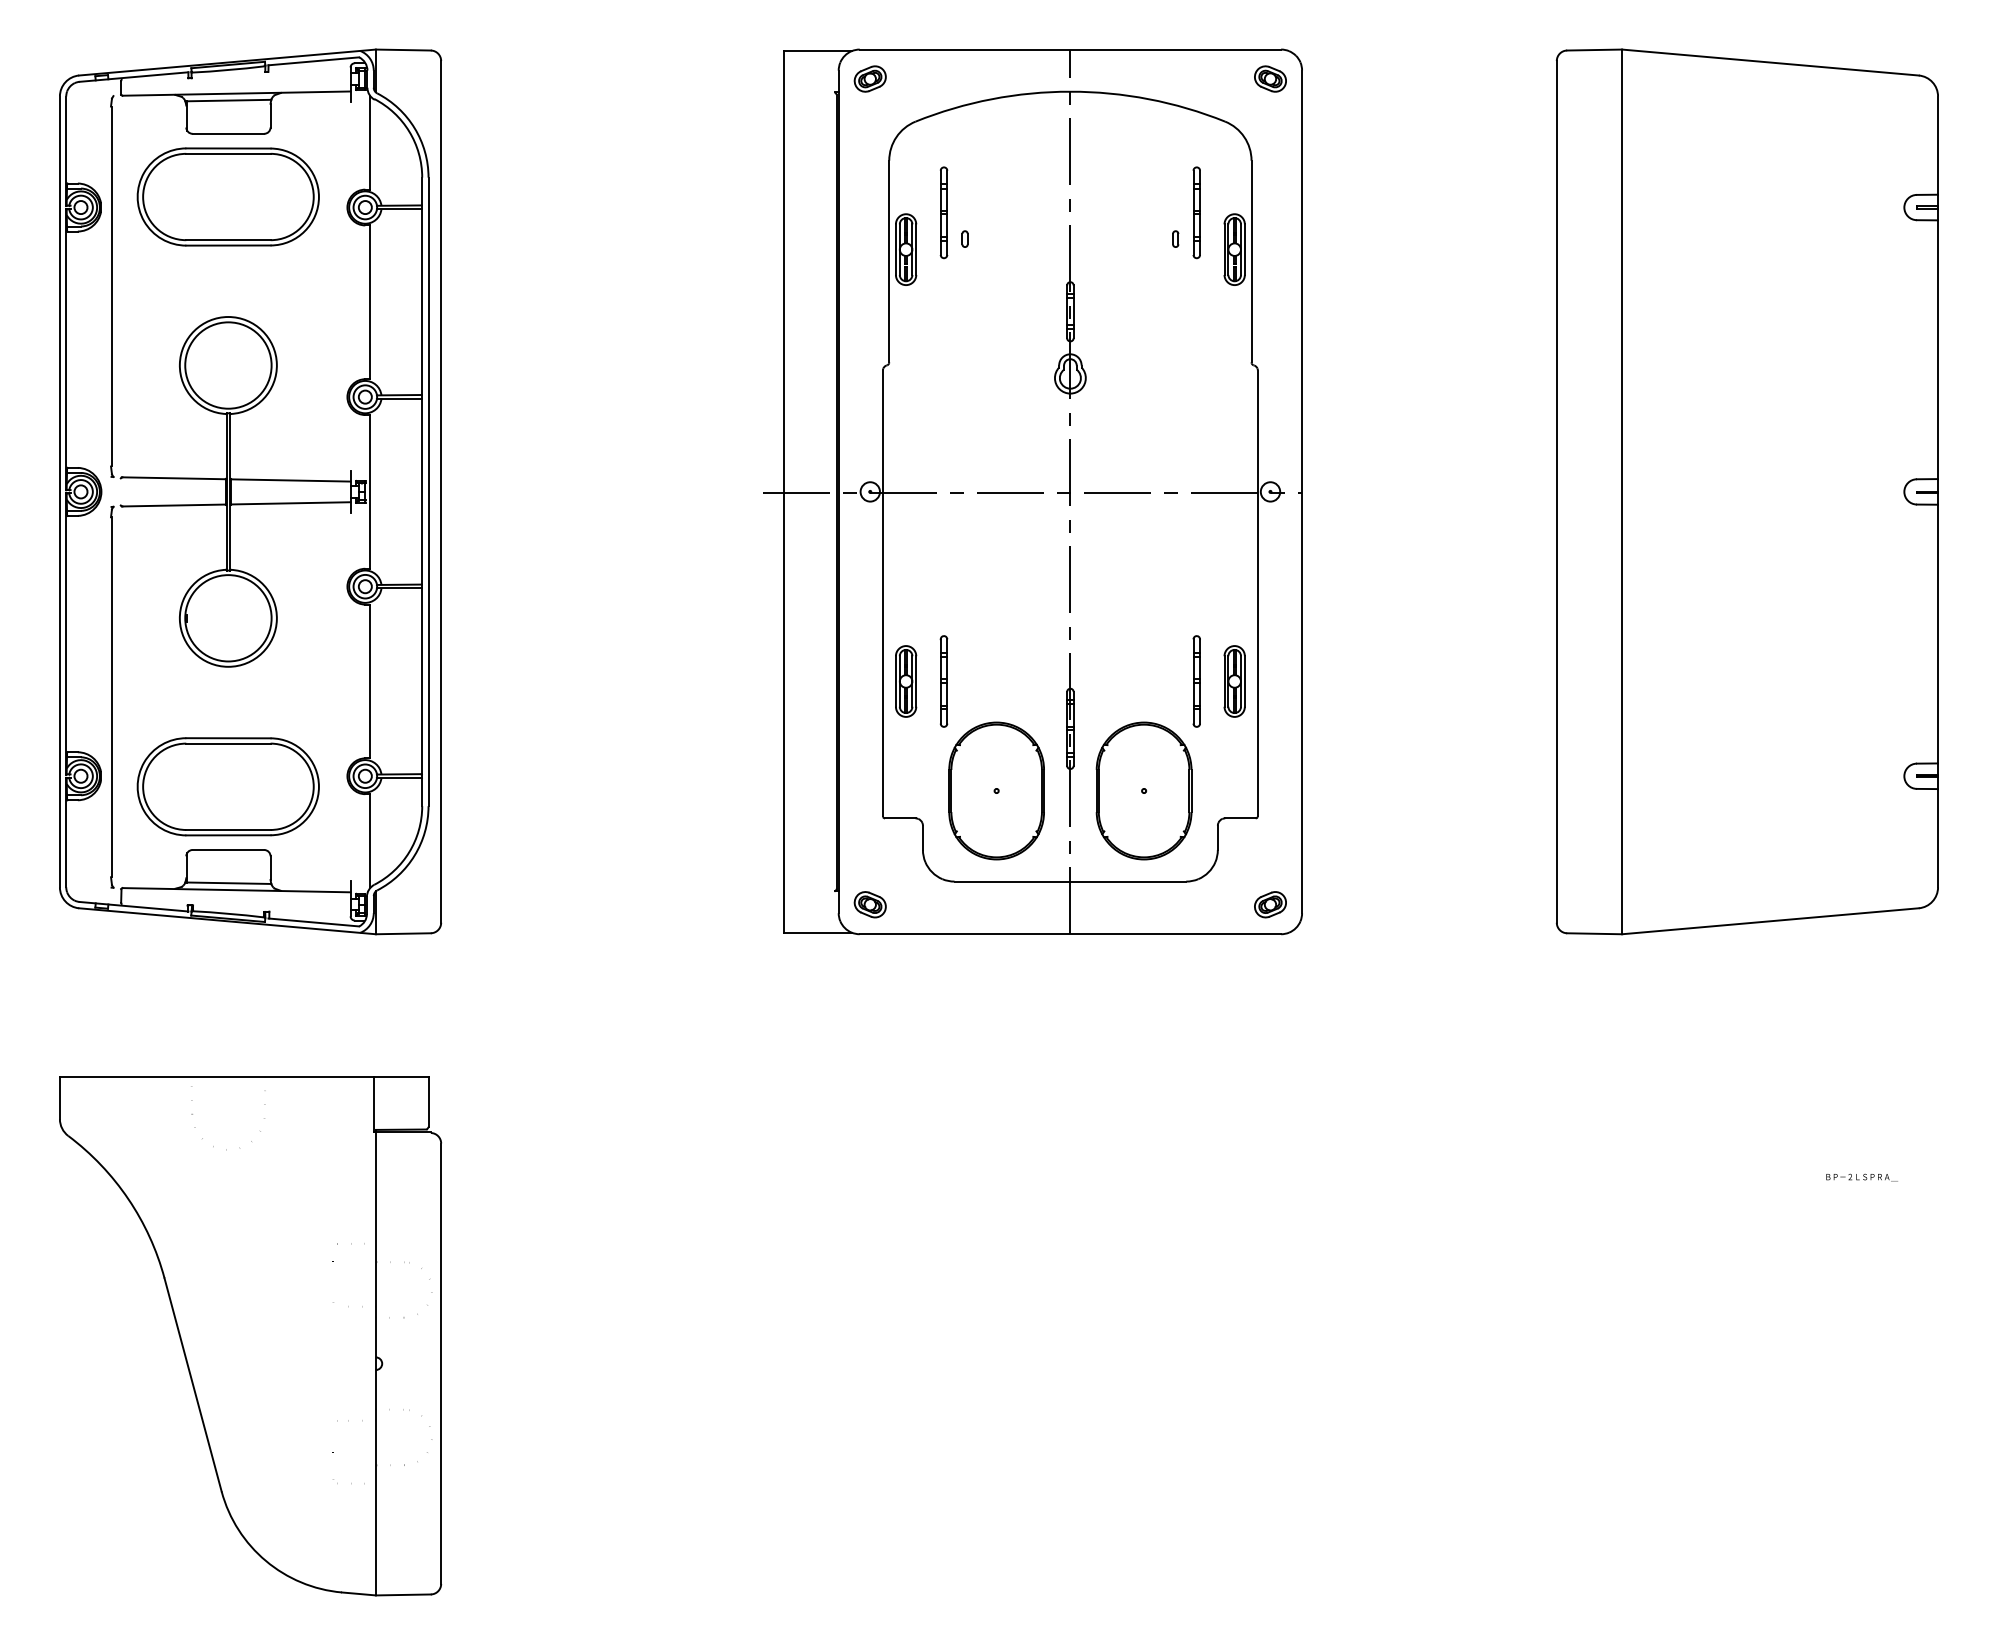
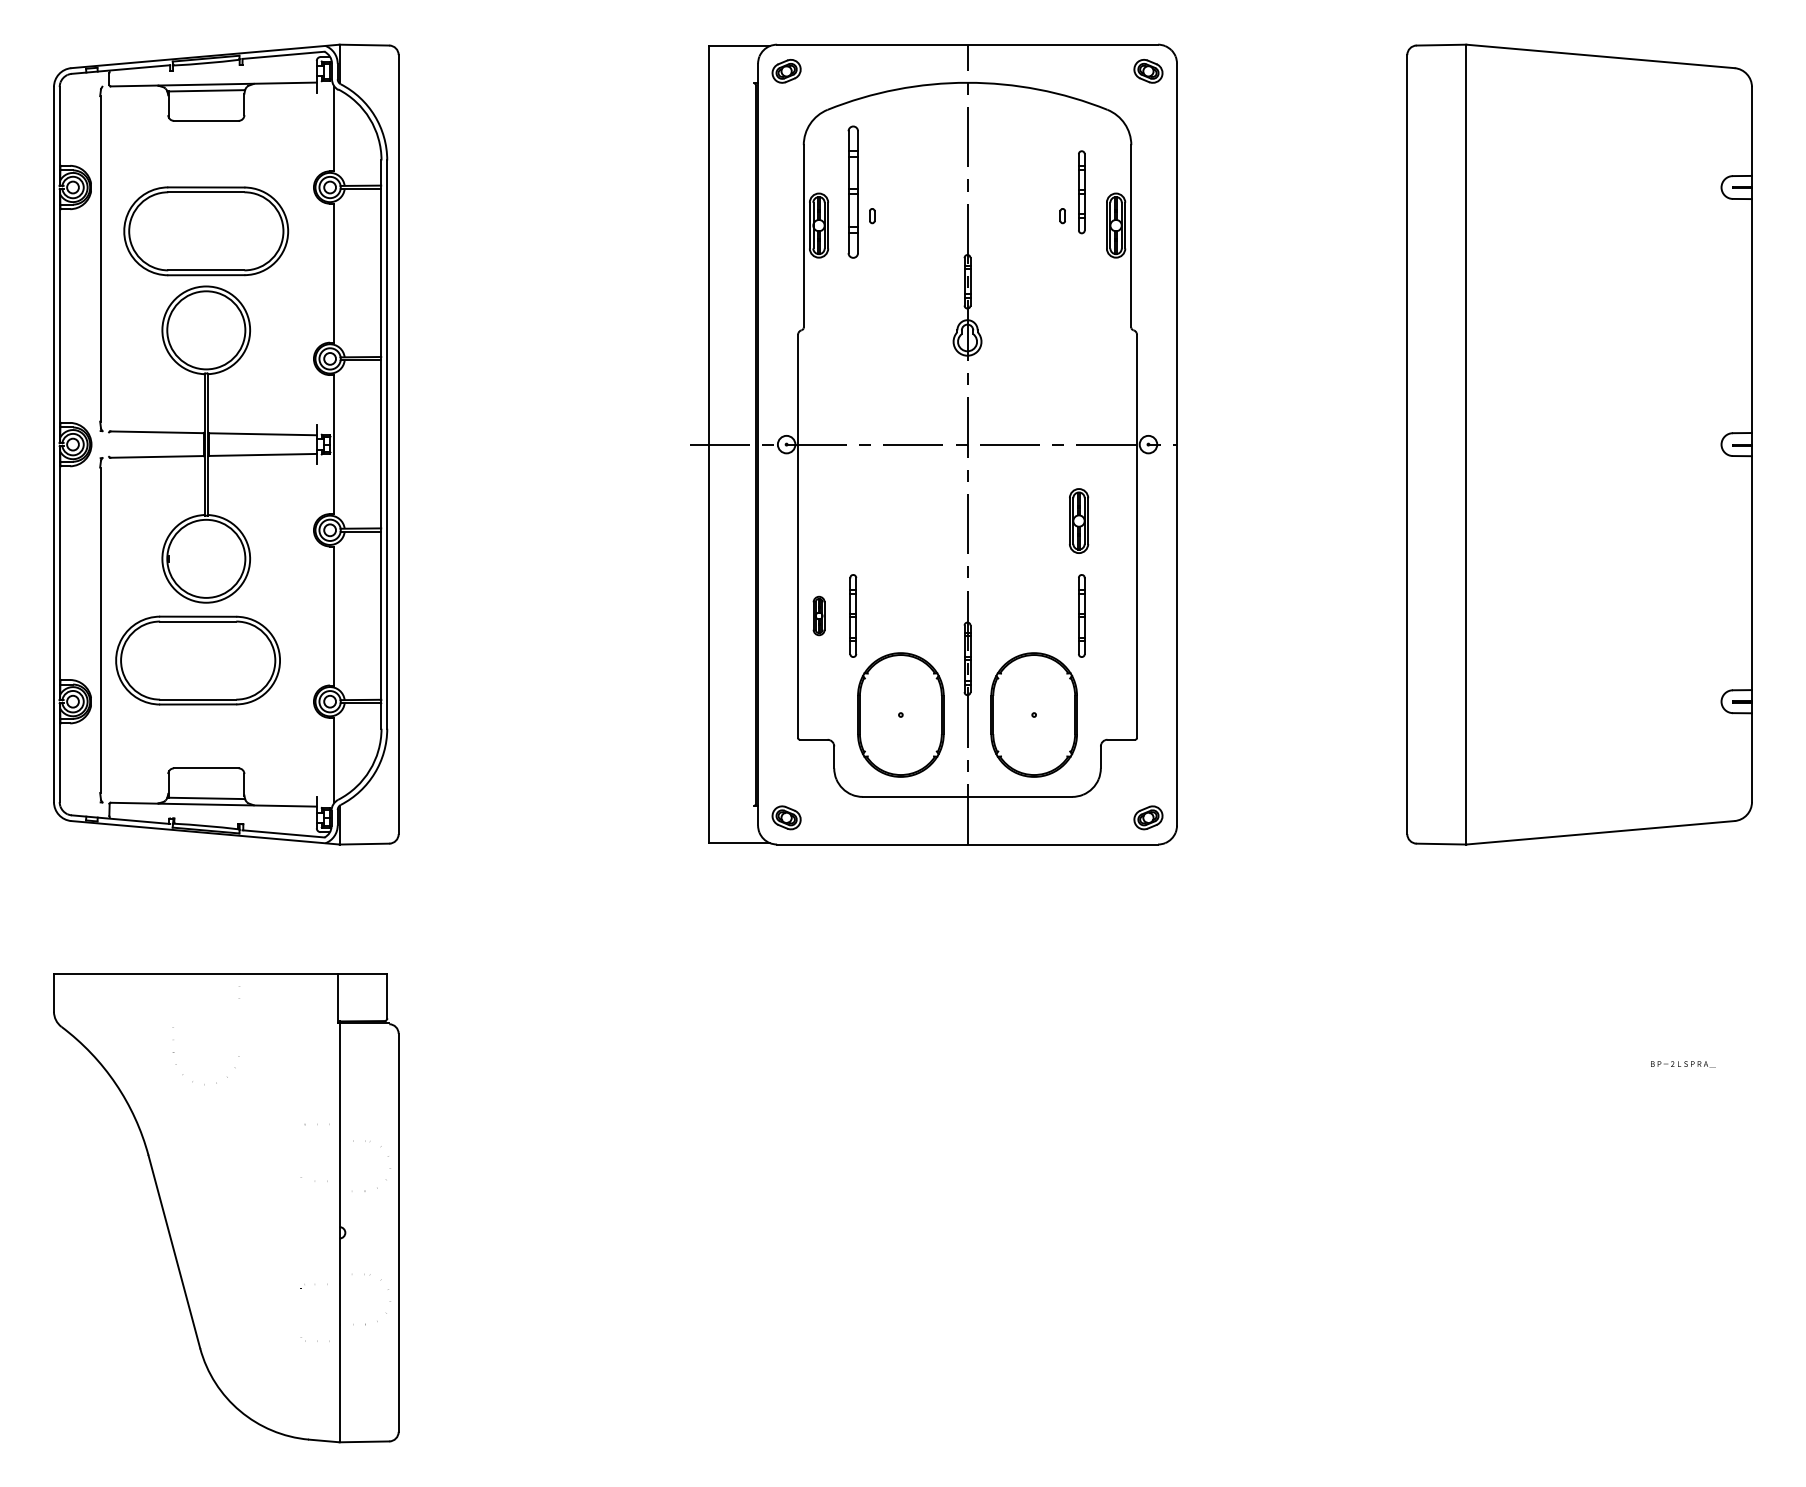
part: (227, 196) -> (205, 230), moved
part: (943, 212) -> (852, 191), size x1.6
part: (906, 681) -> (819, 616), size x0.6
part: (1234, 681) -> (1078, 521), moved
part: (227, 786) -> (197, 660), moved
part: (226, 1149) -> (204, 1084), moved

